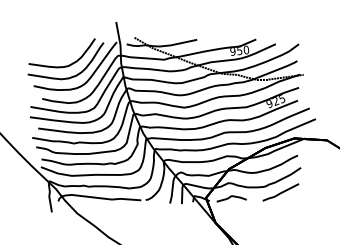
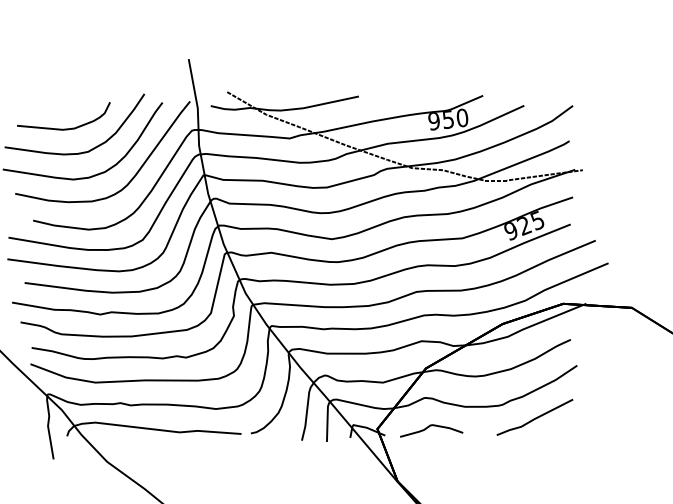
curve: (56, 54) -> (63, 127), added

